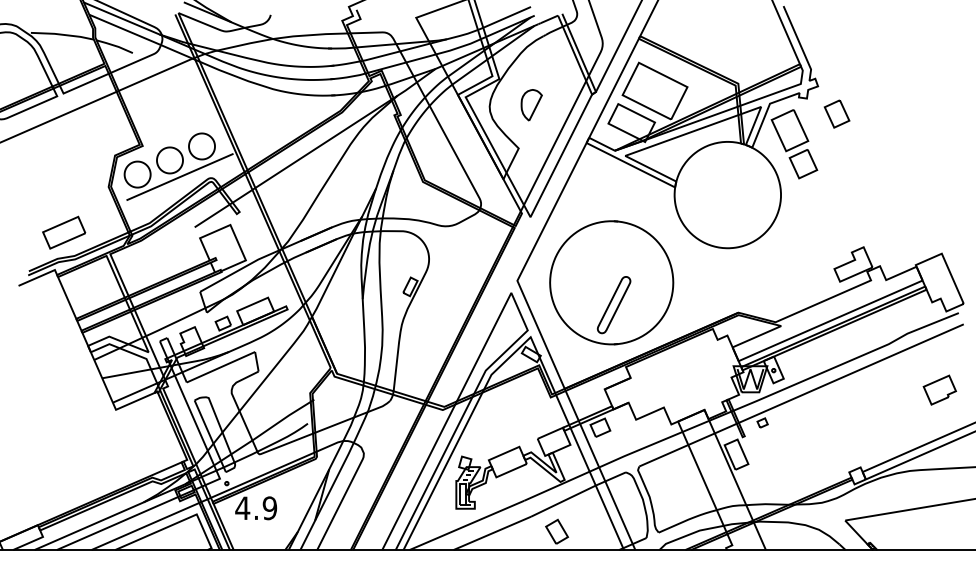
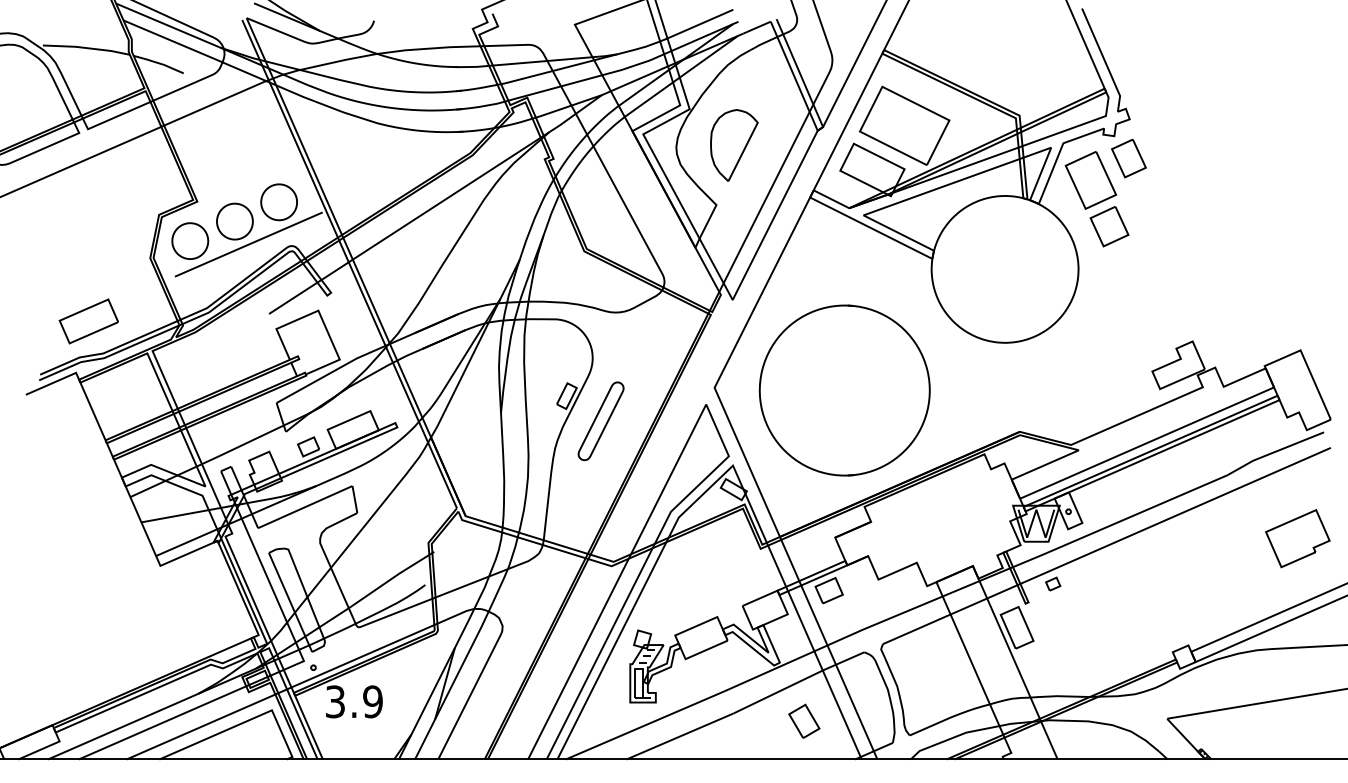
part: (531, 105) -> (734, 145), size x1.67
part: (836, 114) -> (1128, 158), moved
part: (613, 305) -> (600, 421), moved
part: (939, 389) -> (1297, 538), size x1.43
text: (242, 508) -> (335, 701), 4.9 -> 3.9
part: (557, 531) -> (804, 720), moved

